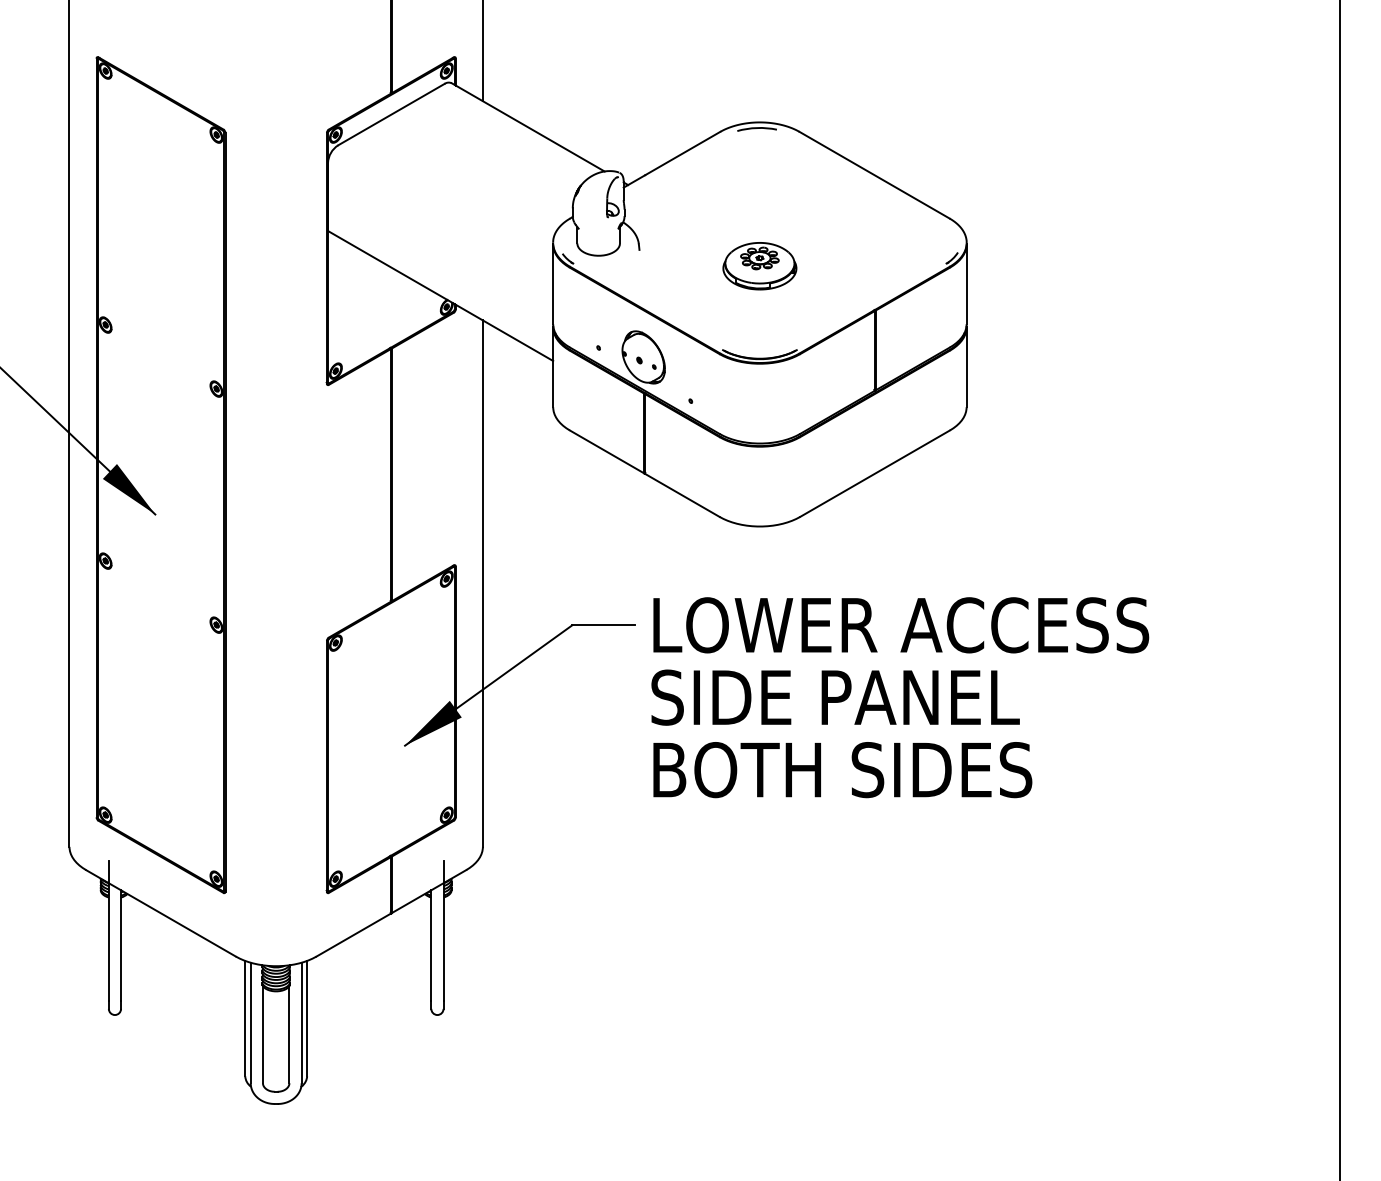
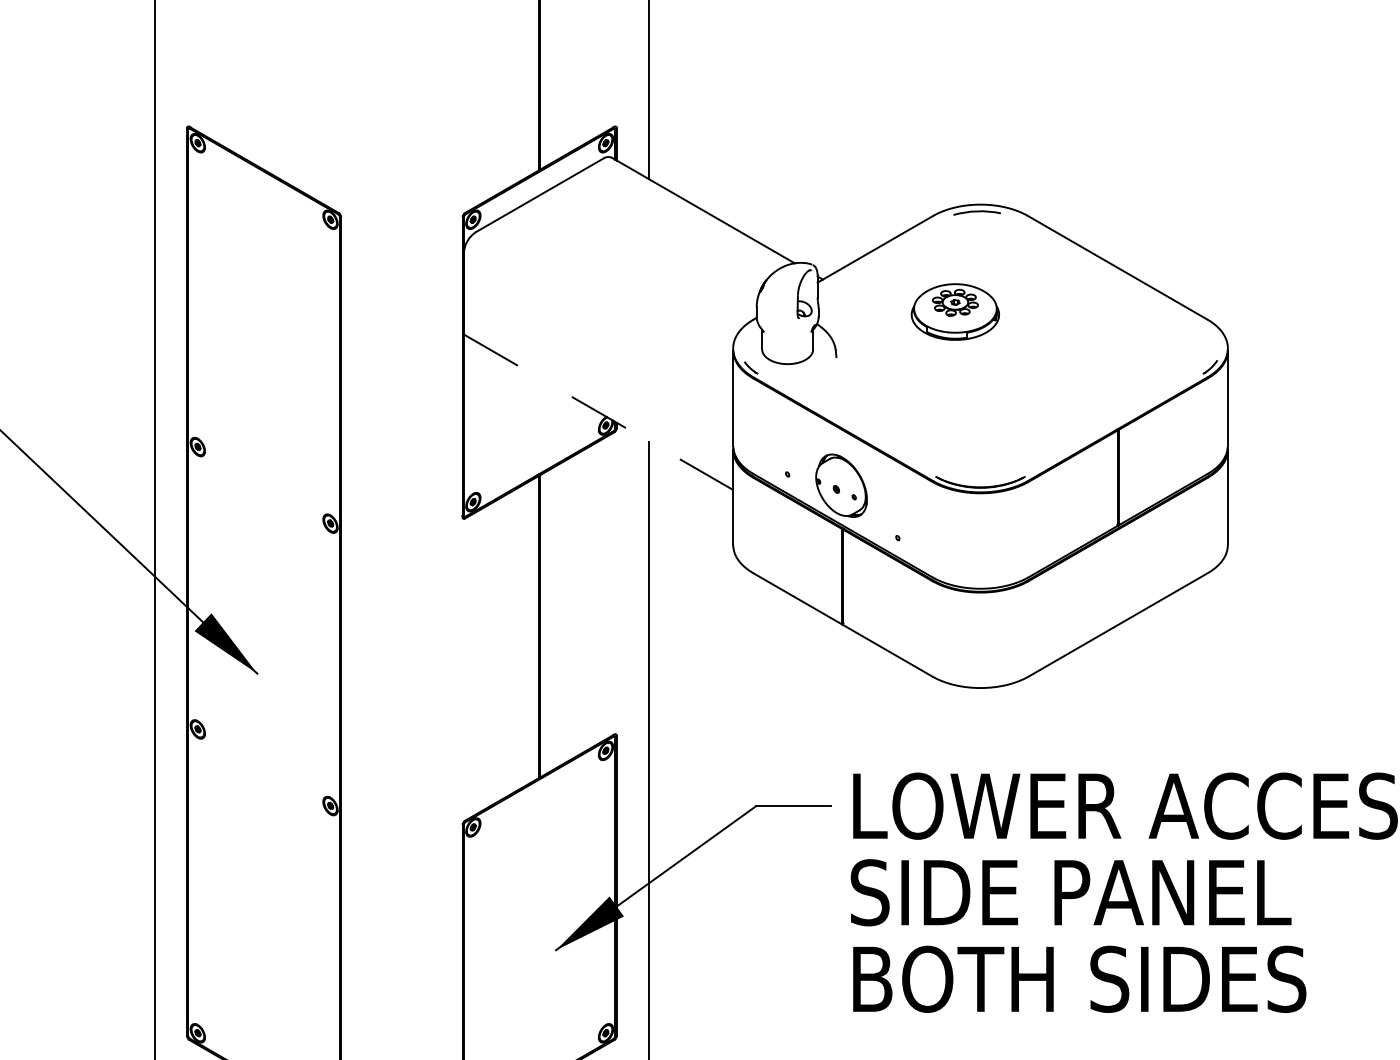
part: (759, 266) -> (954, 312), moved
line: (440, 296) -> (598, 412), solid -> dashed

